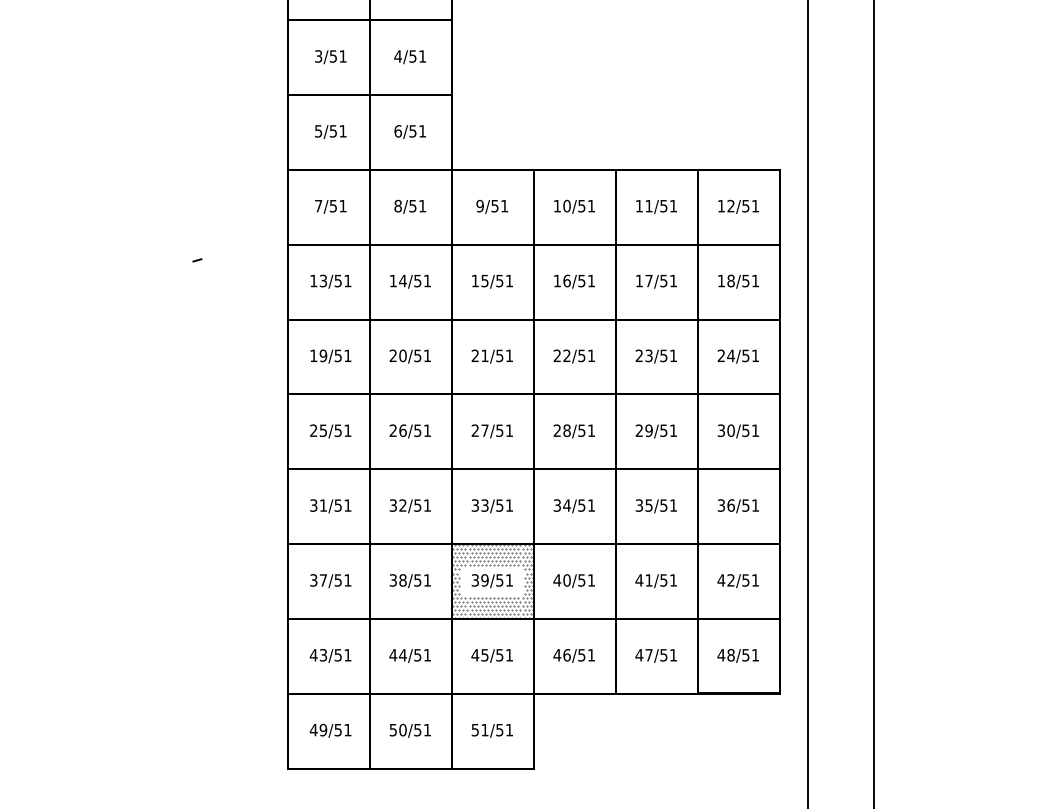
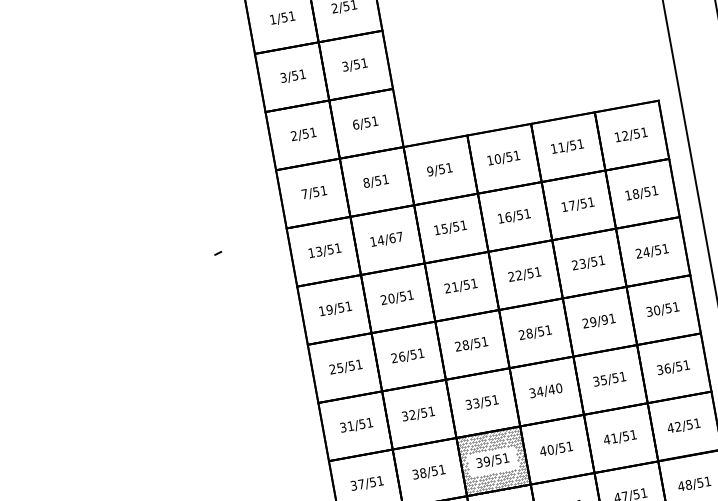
text: (398, 56) -> (345, 66), 4/51 -> 3/51
text: (318, 131) -> (294, 136), 5/51 -> 2/51
text: (422, 280) -> (396, 237), 14/51 -> 14/67
text: (484, 430) -> (465, 345), 27/51 -> 28/51
text: (663, 430) -> (604, 319), 29/51 -> 29/91
text: (586, 505) -> (555, 388), 34/51 -> 34/40

